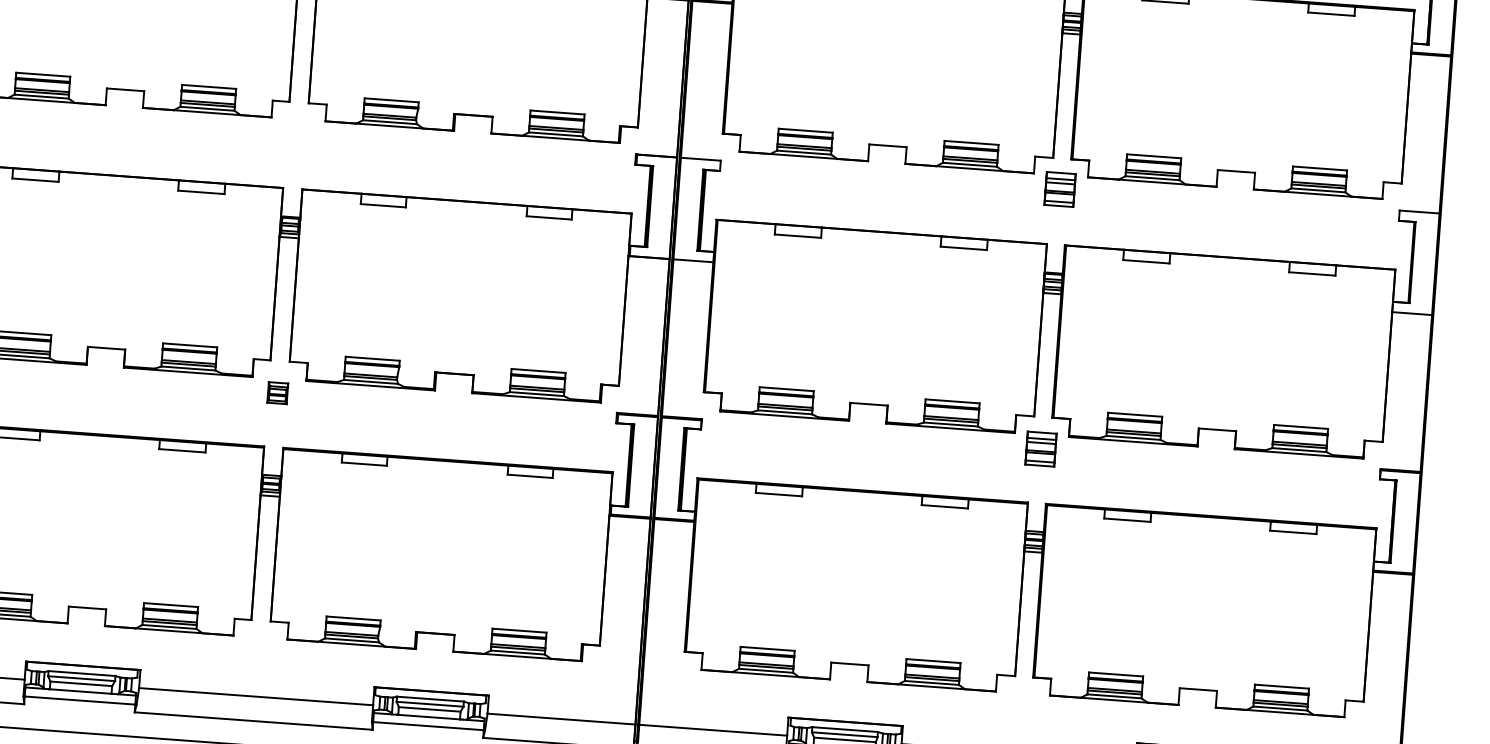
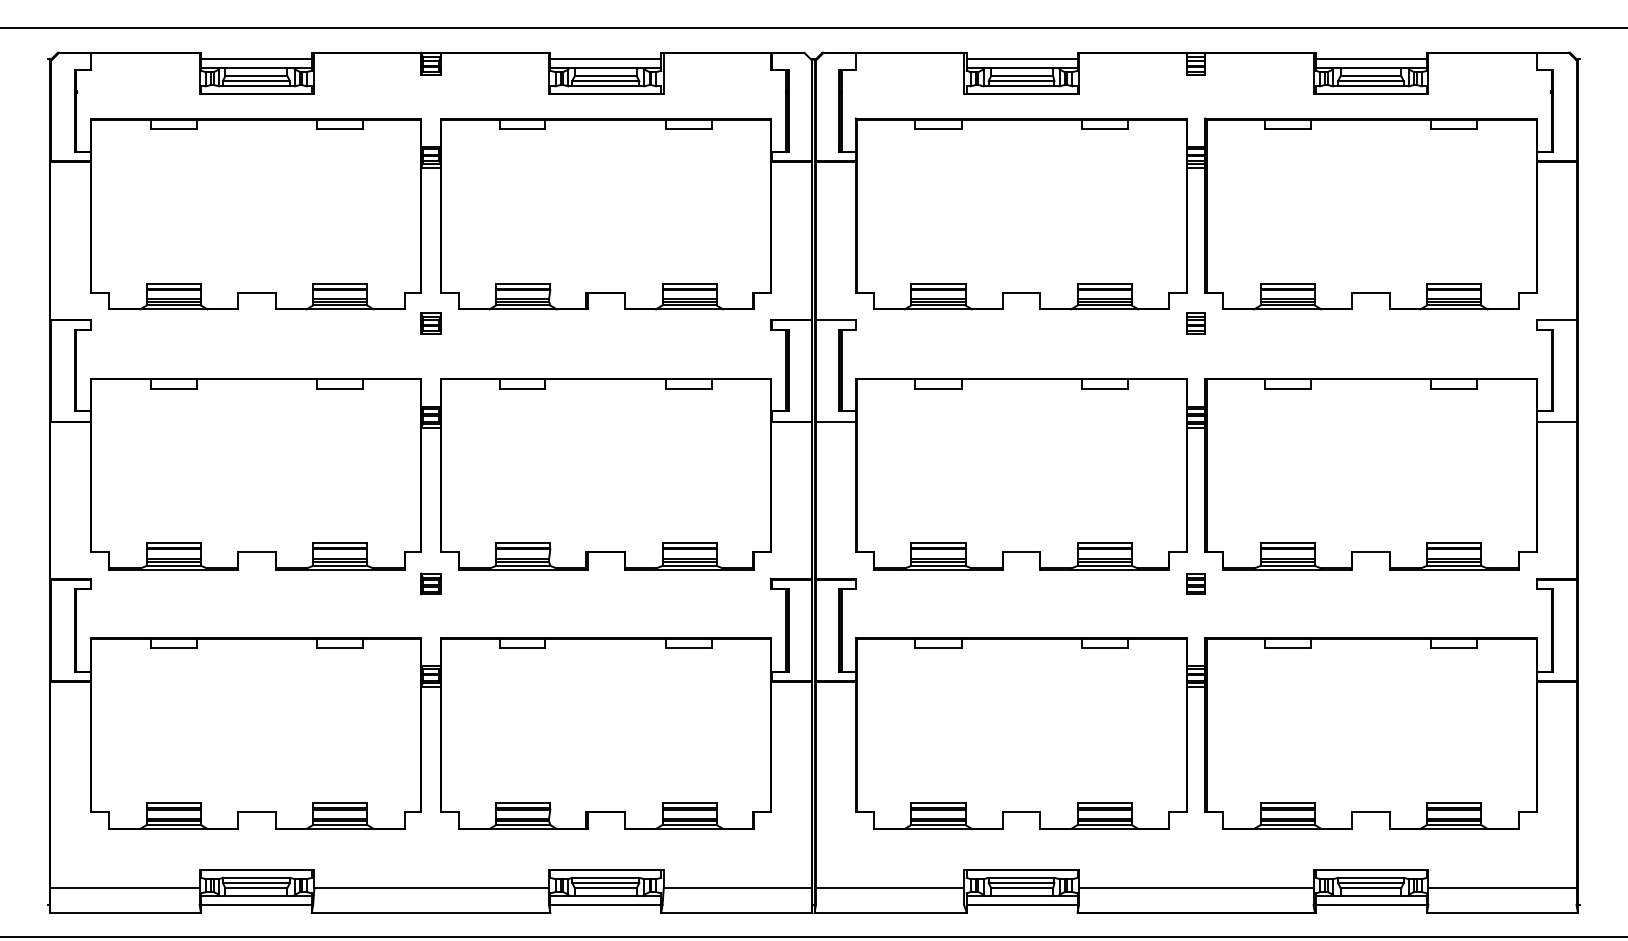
part: (296, 133) -> (430, 323), added
part: (1059, 189) -> (1195, 323), size x0.62
part: (1040, 448) -> (1195, 583), size x0.62

